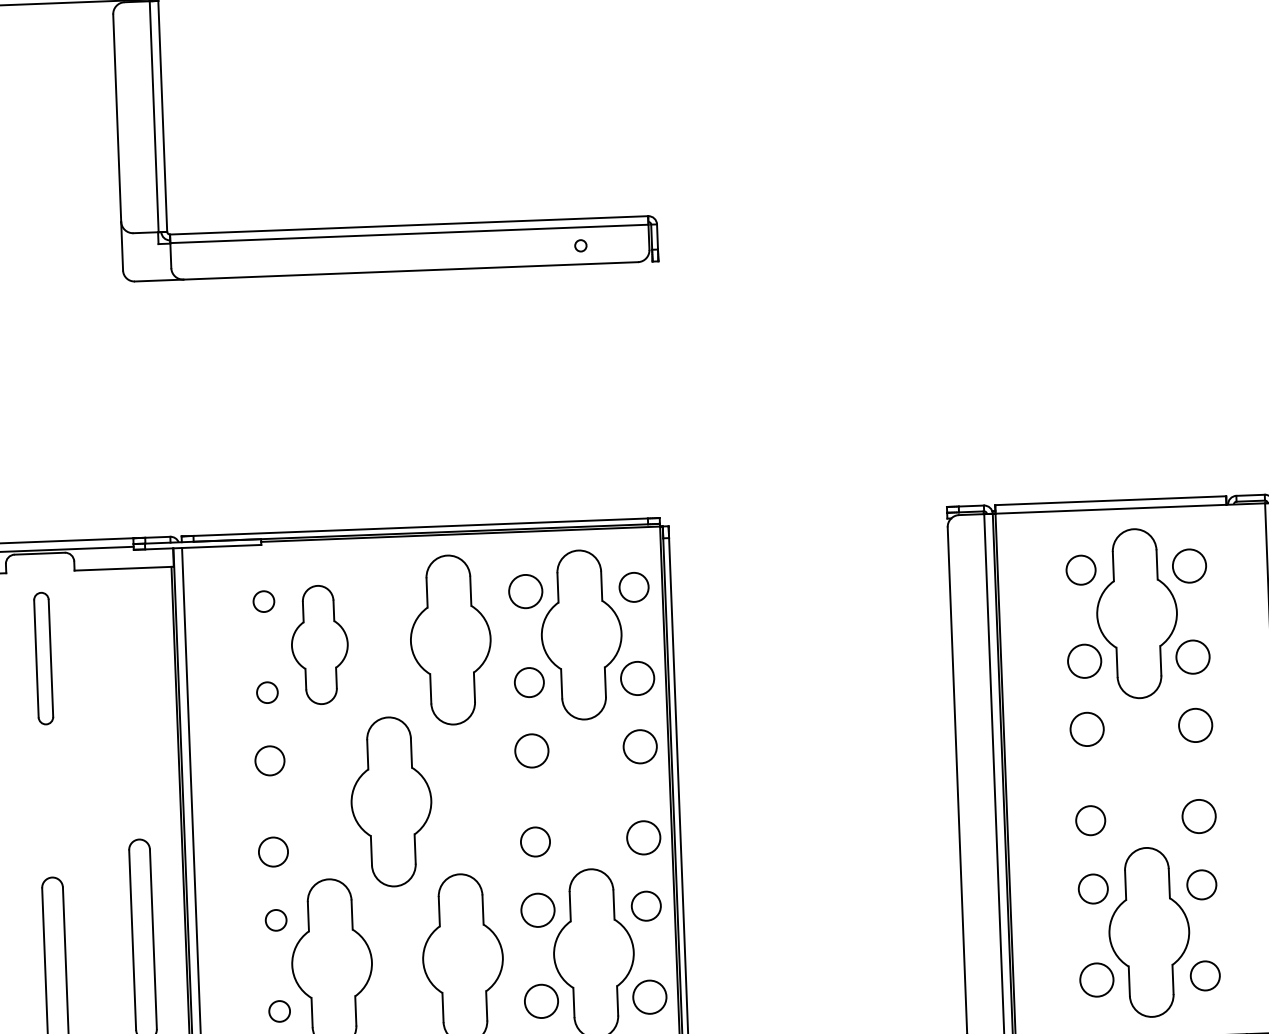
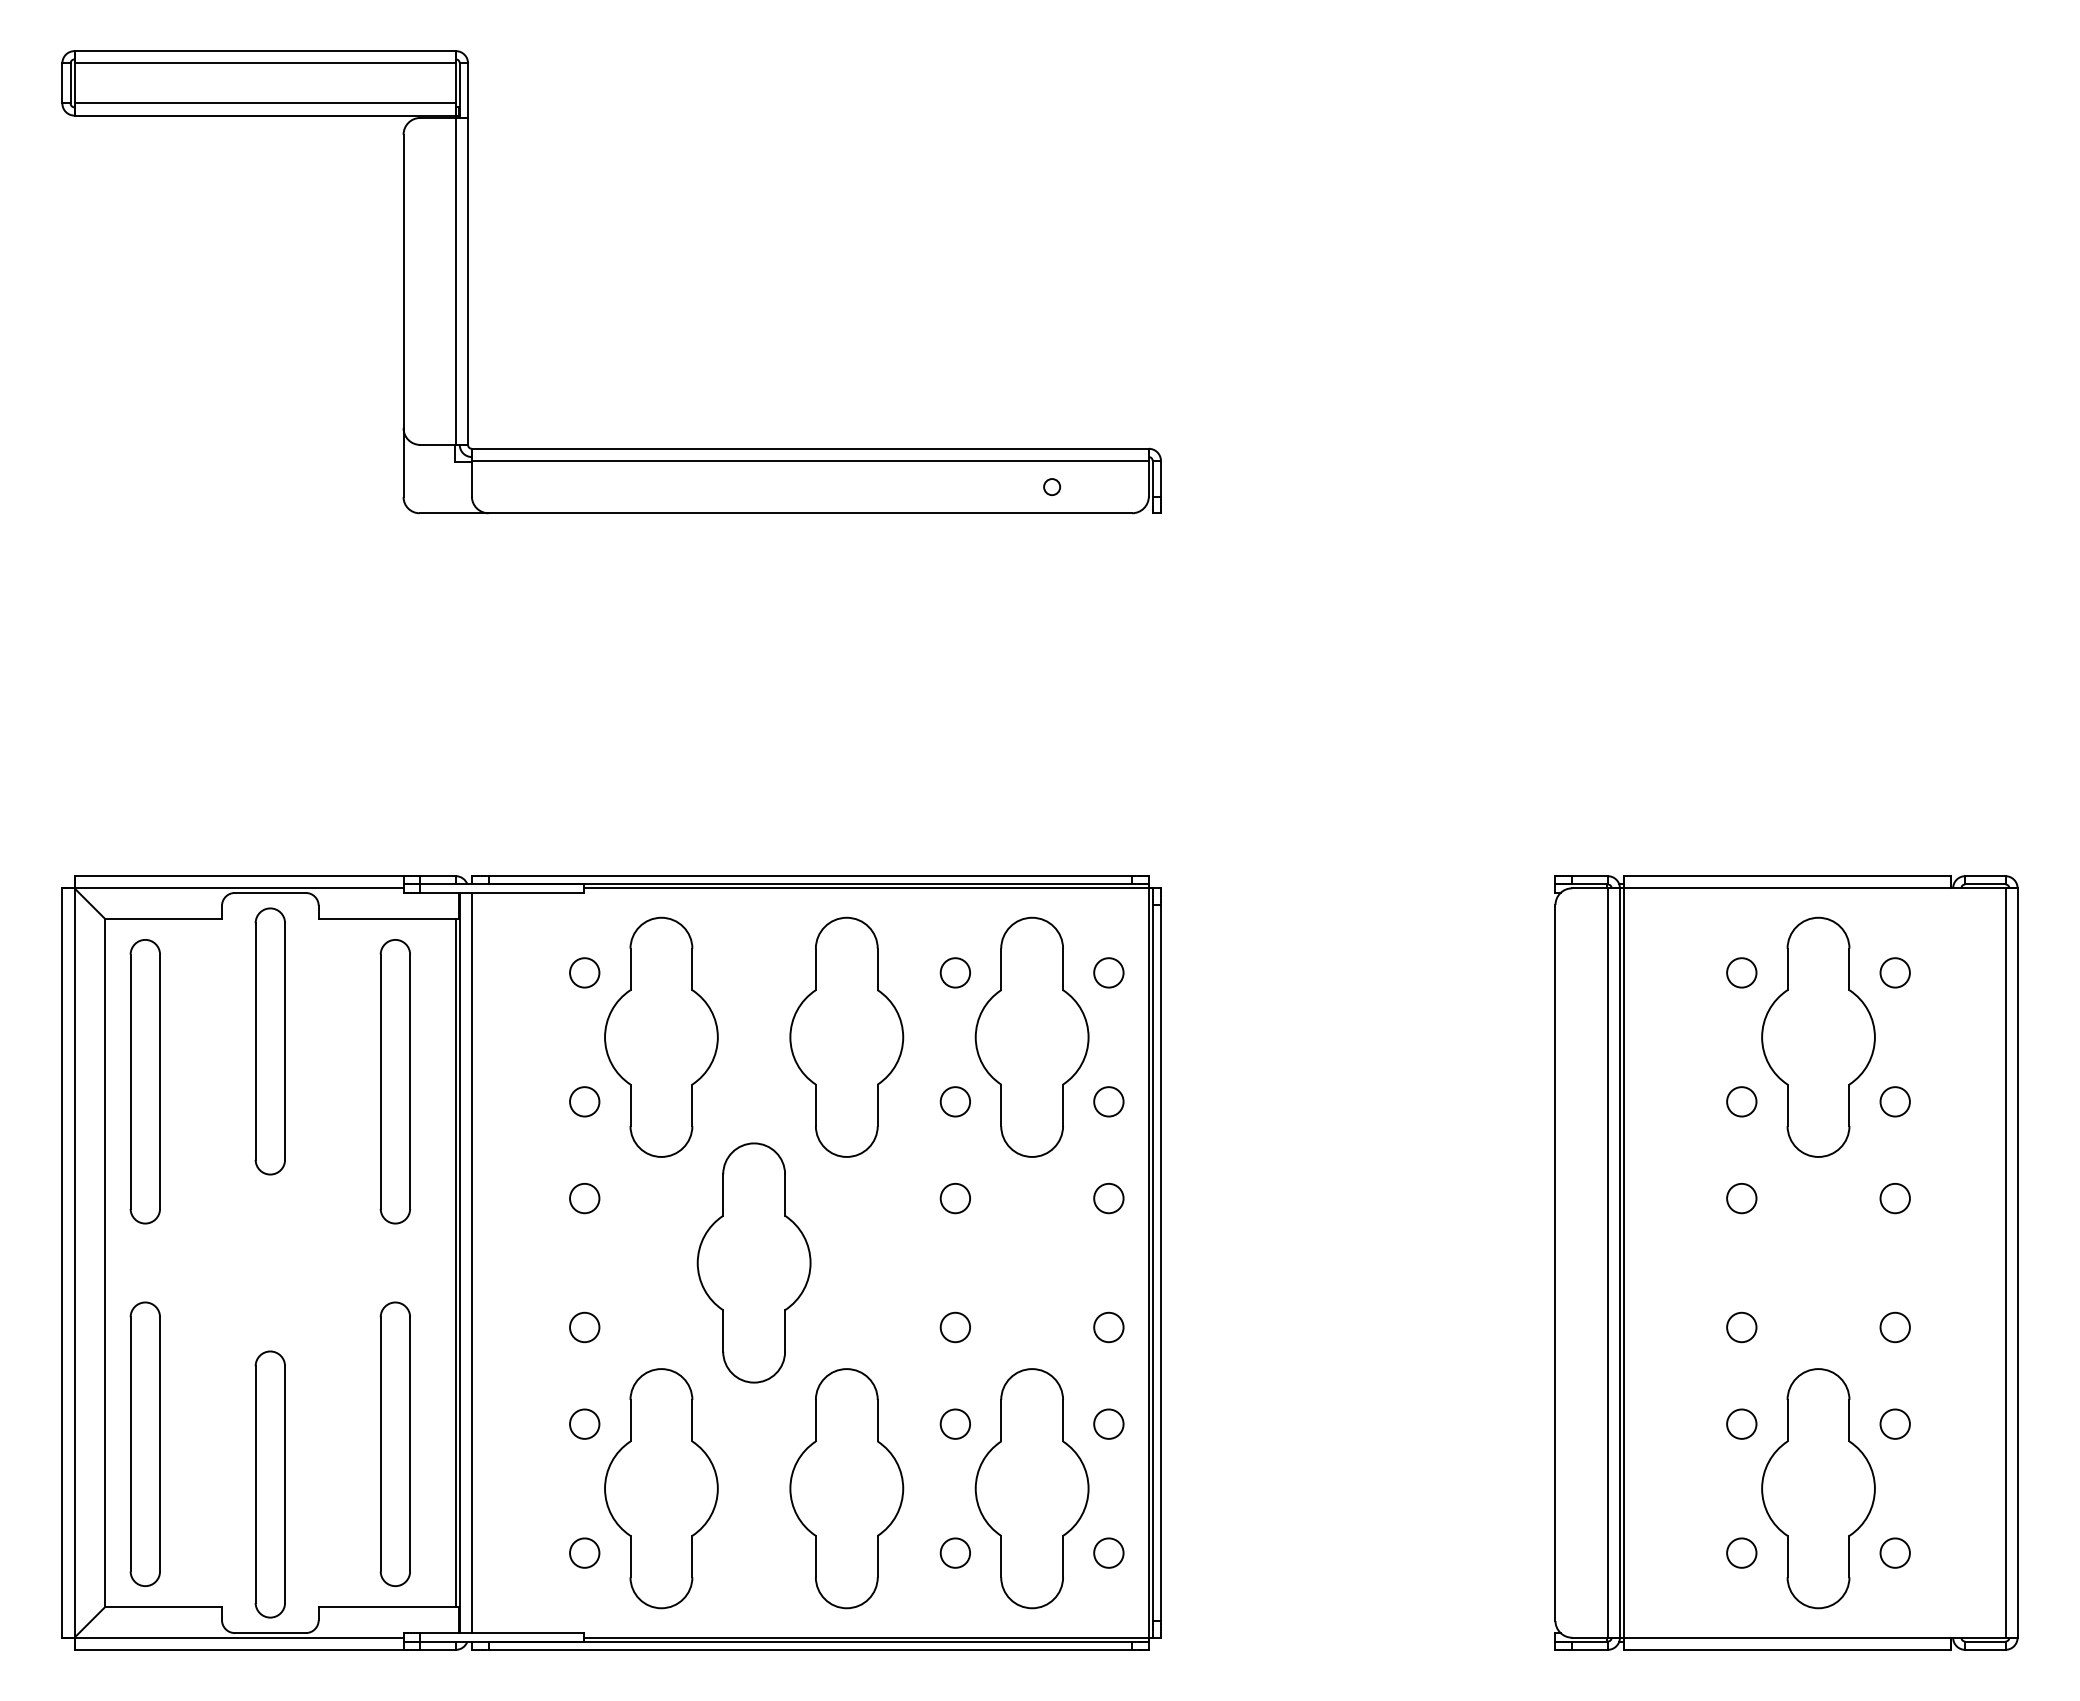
circle: (1188, 565) -> (1894, 972), size x0.62
circle: (1080, 569) -> (1741, 972), size x0.71
circle: (633, 587) -> (1108, 972), size x0.71
circle: (525, 591) -> (955, 972), size x0.62
part: (319, 644) -> (661, 1036), size x1.43
circle: (1192, 656) -> (1894, 1101), size x0.62
part: (43, 658) -> (269, 1041), size x1.43
circle: (1084, 661) -> (1741, 1101), size x0.62
circle: (637, 678) -> (1108, 1101), size x0.62
circle: (528, 682) -> (954, 1101), size x0.71
part: (132, 683) -> (394, 1081), added
circle: (1195, 725) -> (1894, 1198), size x0.62
circle: (1087, 729) -> (1741, 1198), size x0.62
circle: (639, 746) -> (1108, 1198), size x0.62
circle: (531, 750) -> (955, 1198), size x0.62
circle: (269, 760) -> (584, 1198), size x0.71
circle: (1198, 816) -> (1894, 1327), size x0.62
circle: (1090, 820) -> (1741, 1327), size x0.71
circle: (643, 837) -> (1108, 1327), size x0.62
circle: (534, 842) -> (954, 1327), size x0.71
circle: (273, 852) -> (584, 1327), size x0.71
circle: (1201, 884) -> (1894, 1423), size x0.71
circle: (1093, 888) -> (1741, 1423), size x0.71
circle: (646, 905) -> (1108, 1423), size x0.71
circle: (538, 909) -> (955, 1423), size x0.62
circle: (1204, 975) -> (1894, 1552), size x0.71
circle: (1096, 979) -> (1741, 1552), size x0.62
circle: (649, 996) -> (1108, 1552), size x0.62
circle: (541, 1000) -> (955, 1552), size x0.62

